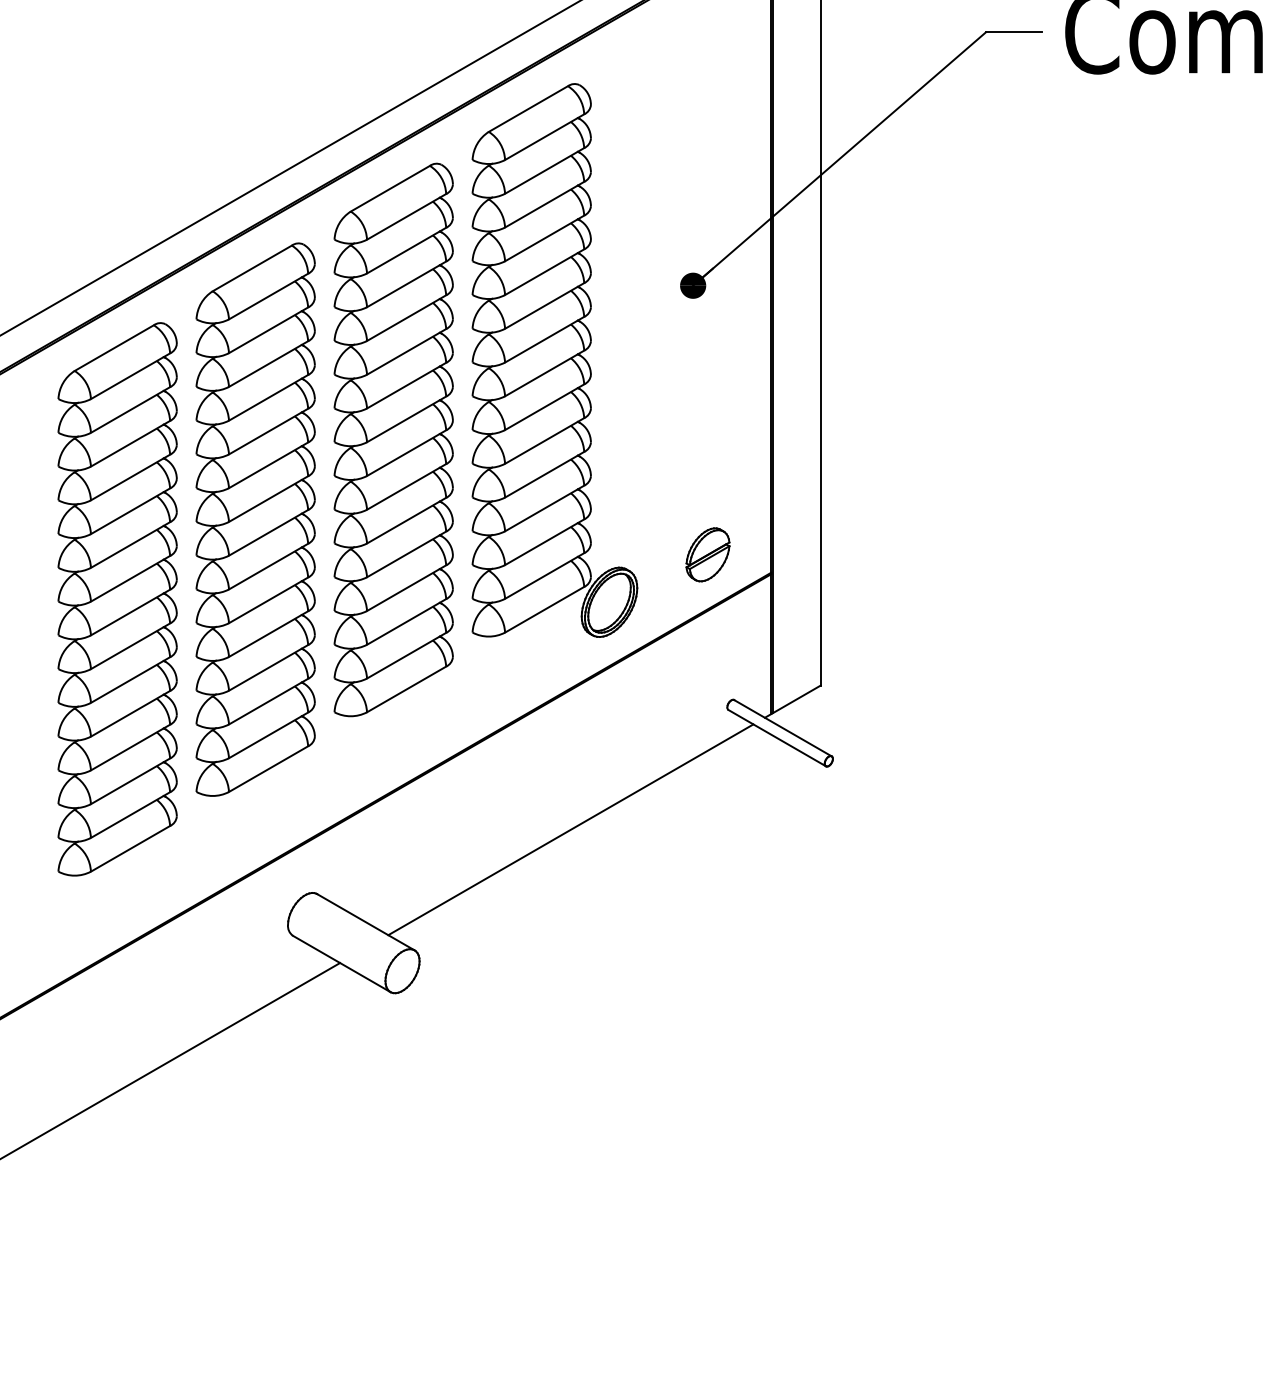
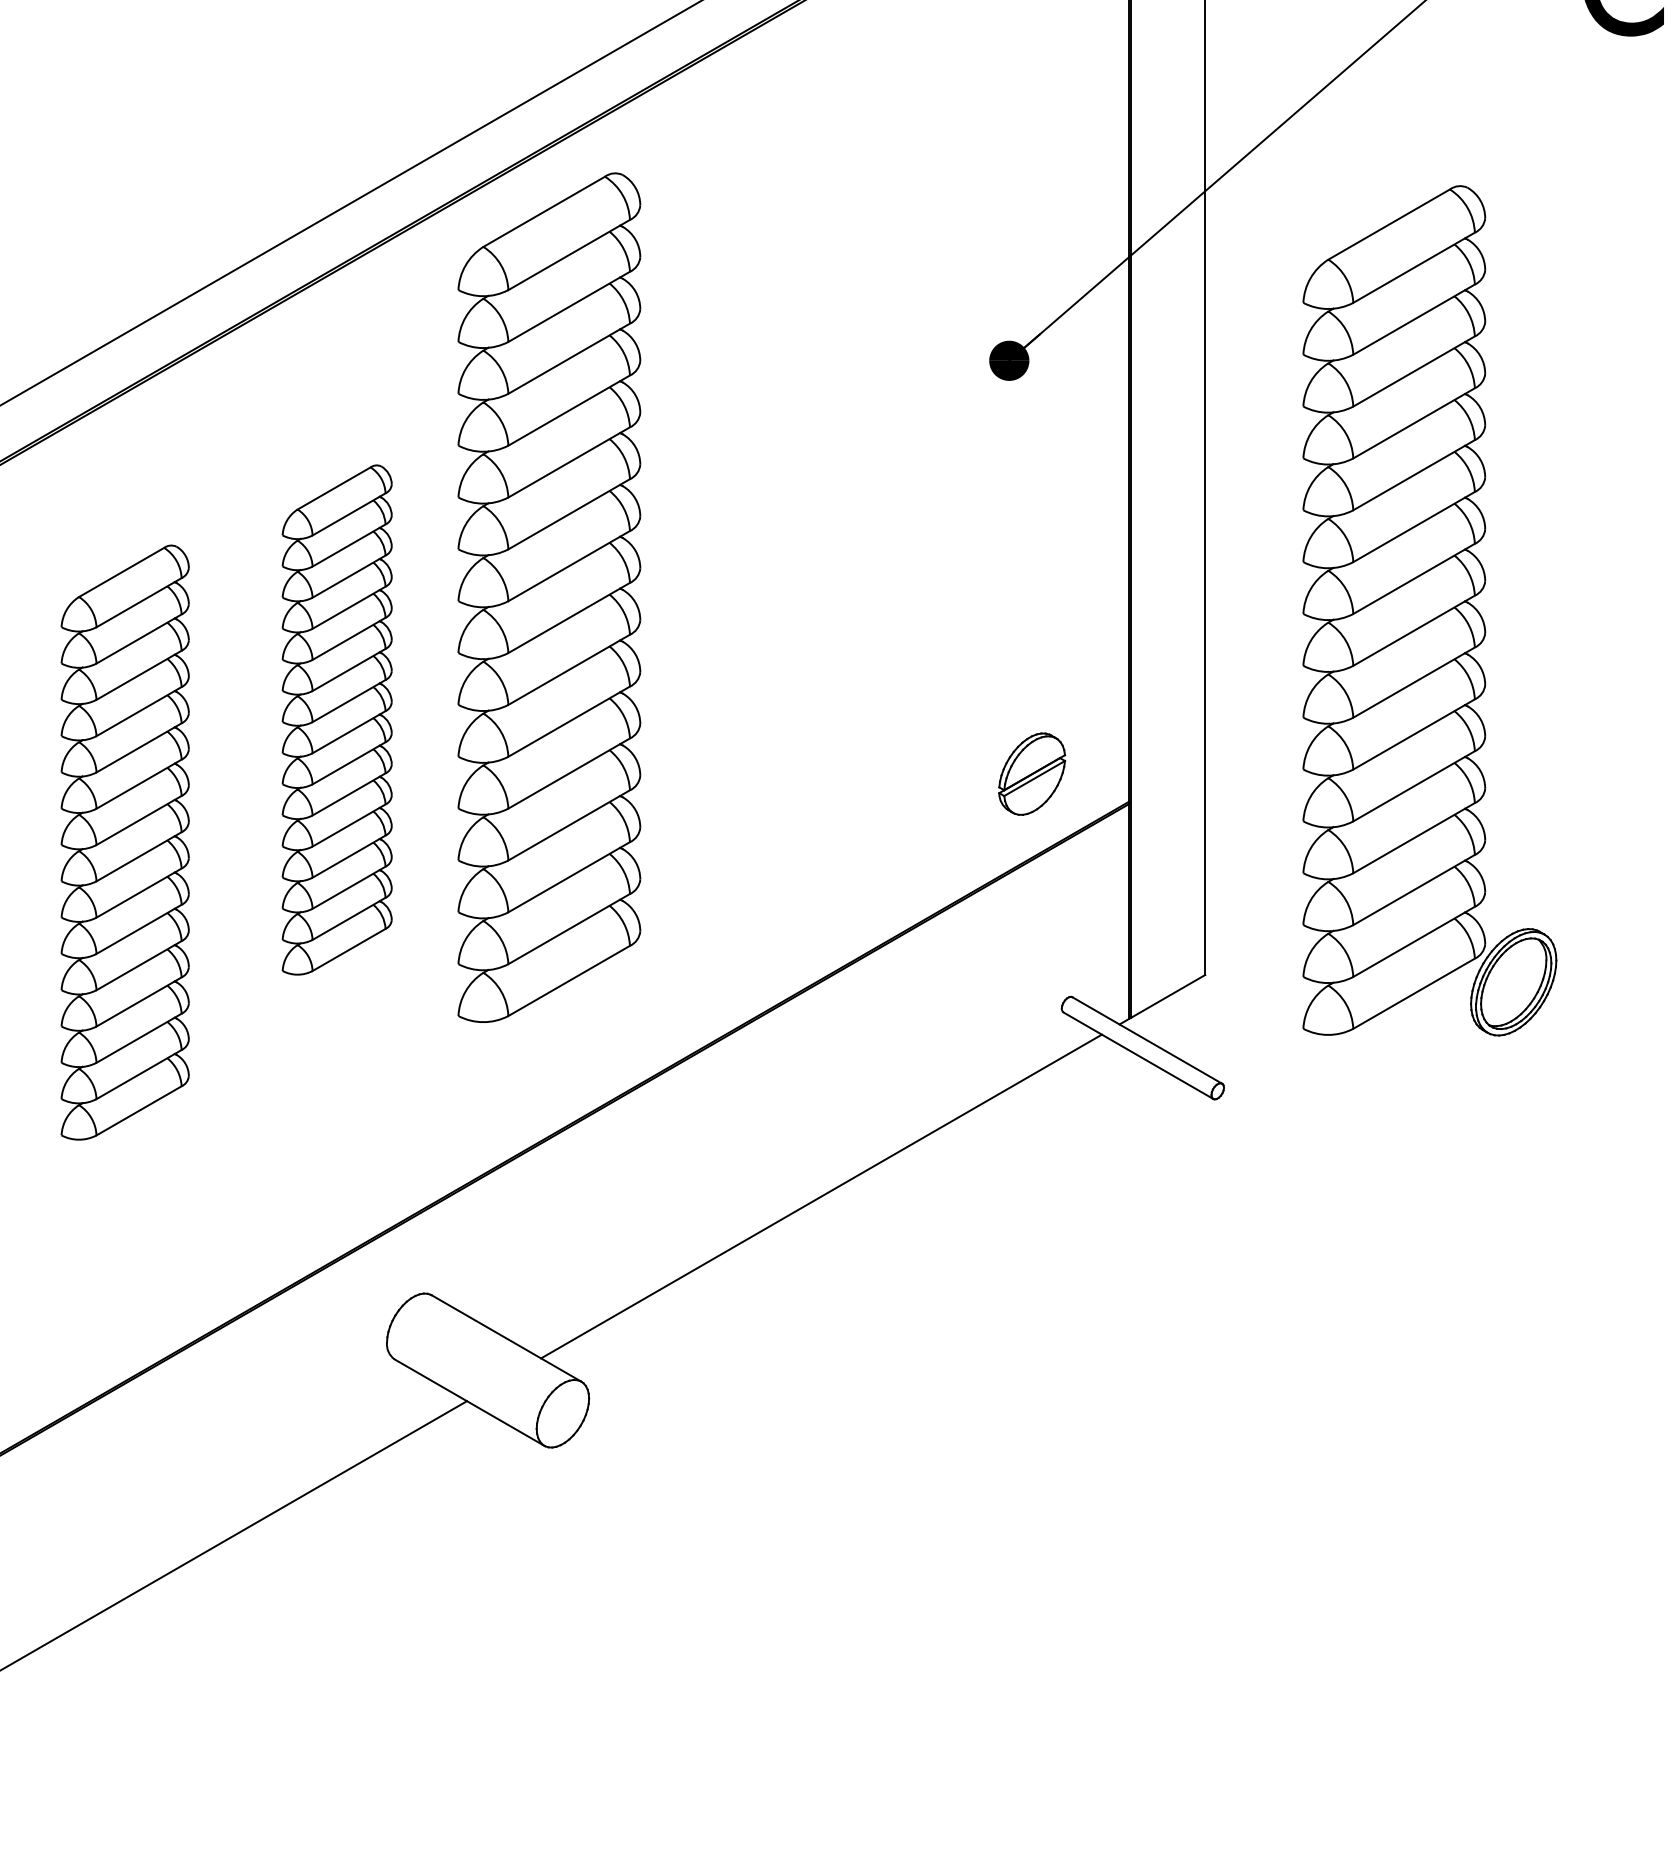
part: (554, 360) -> (1429, 610), moved
part: (255, 519) -> (337, 719), size x0.6
part: (117, 599) -> (125, 842), size x0.7

